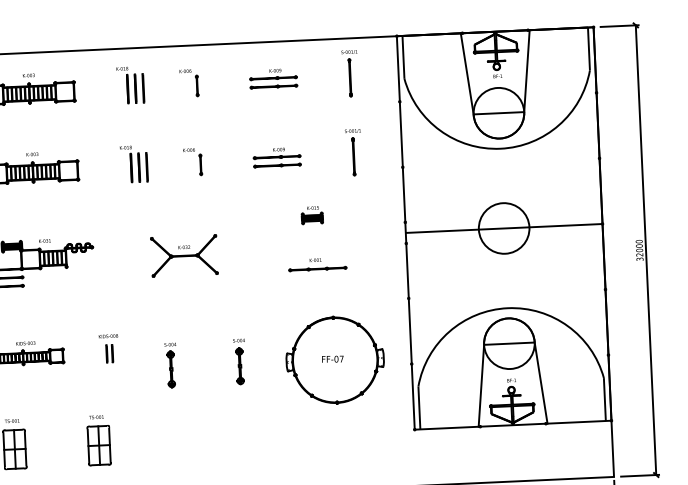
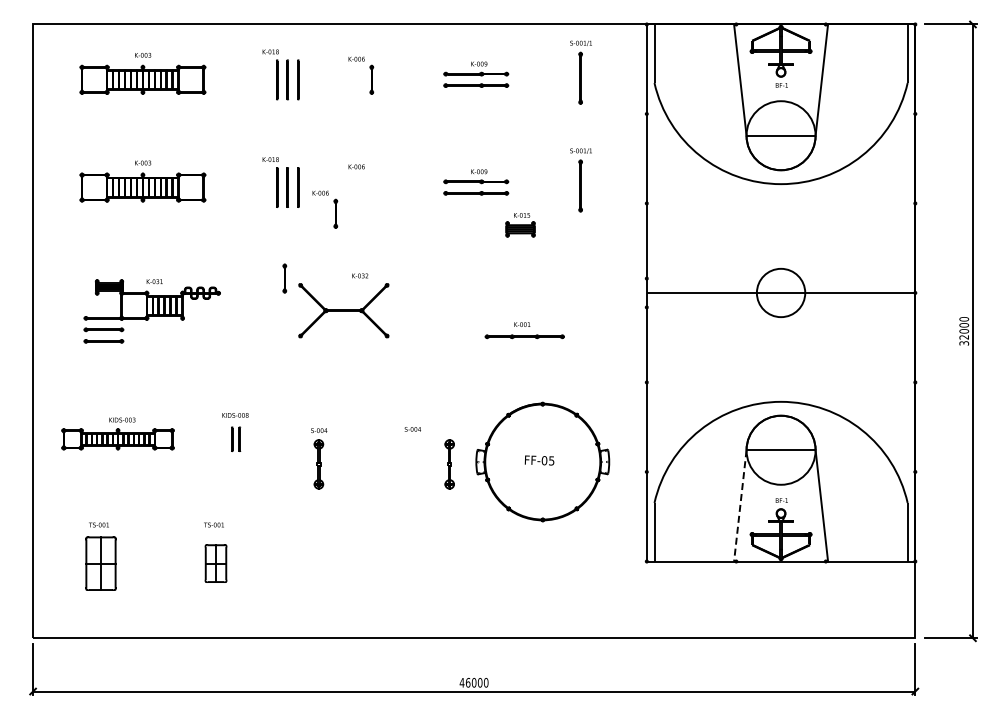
part: (200, 164) -> (284, 278), moved
part: (174, 182) -> (335, 209), added
part: (312, 215) -> (520, 225), moved
circle: (503, 228) -> (780, 292), size x0.7
text: (184, 247) -> (360, 275), moved
text: (341, 358) -> (551, 460), FF-07 -> FF-05
part: (239, 366) -> (449, 464), moved
line: (481, 385) -> (740, 505), solid -> dashed
part: (98, 445) -> (215, 563), size x0.7

